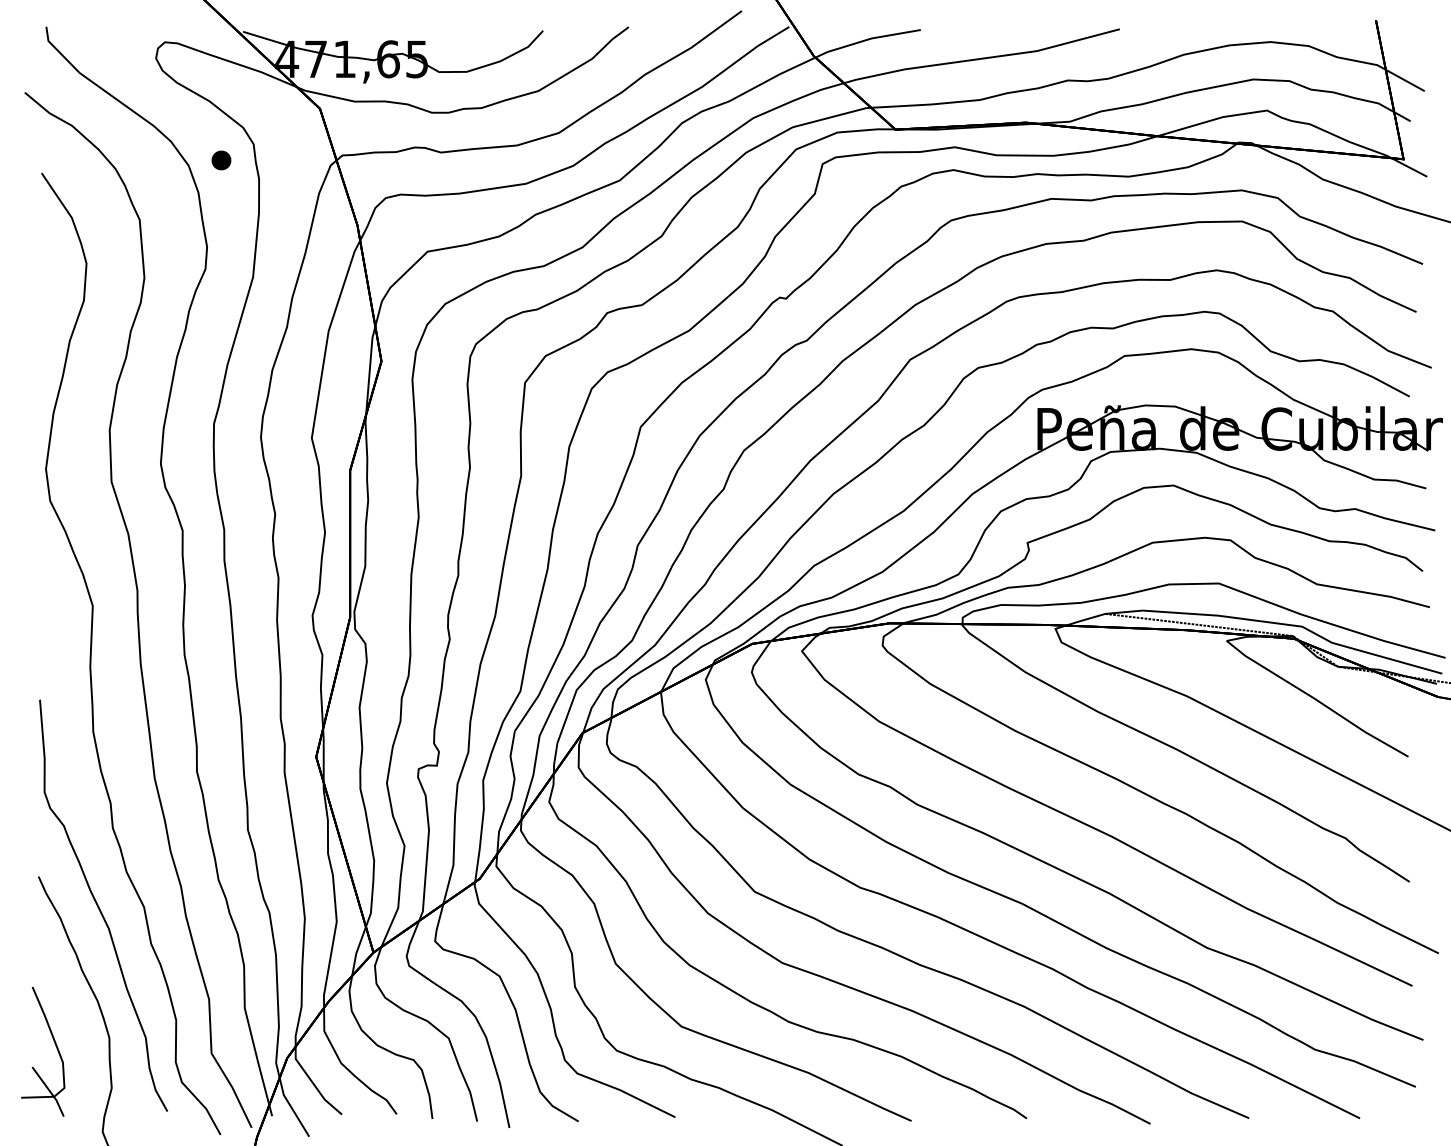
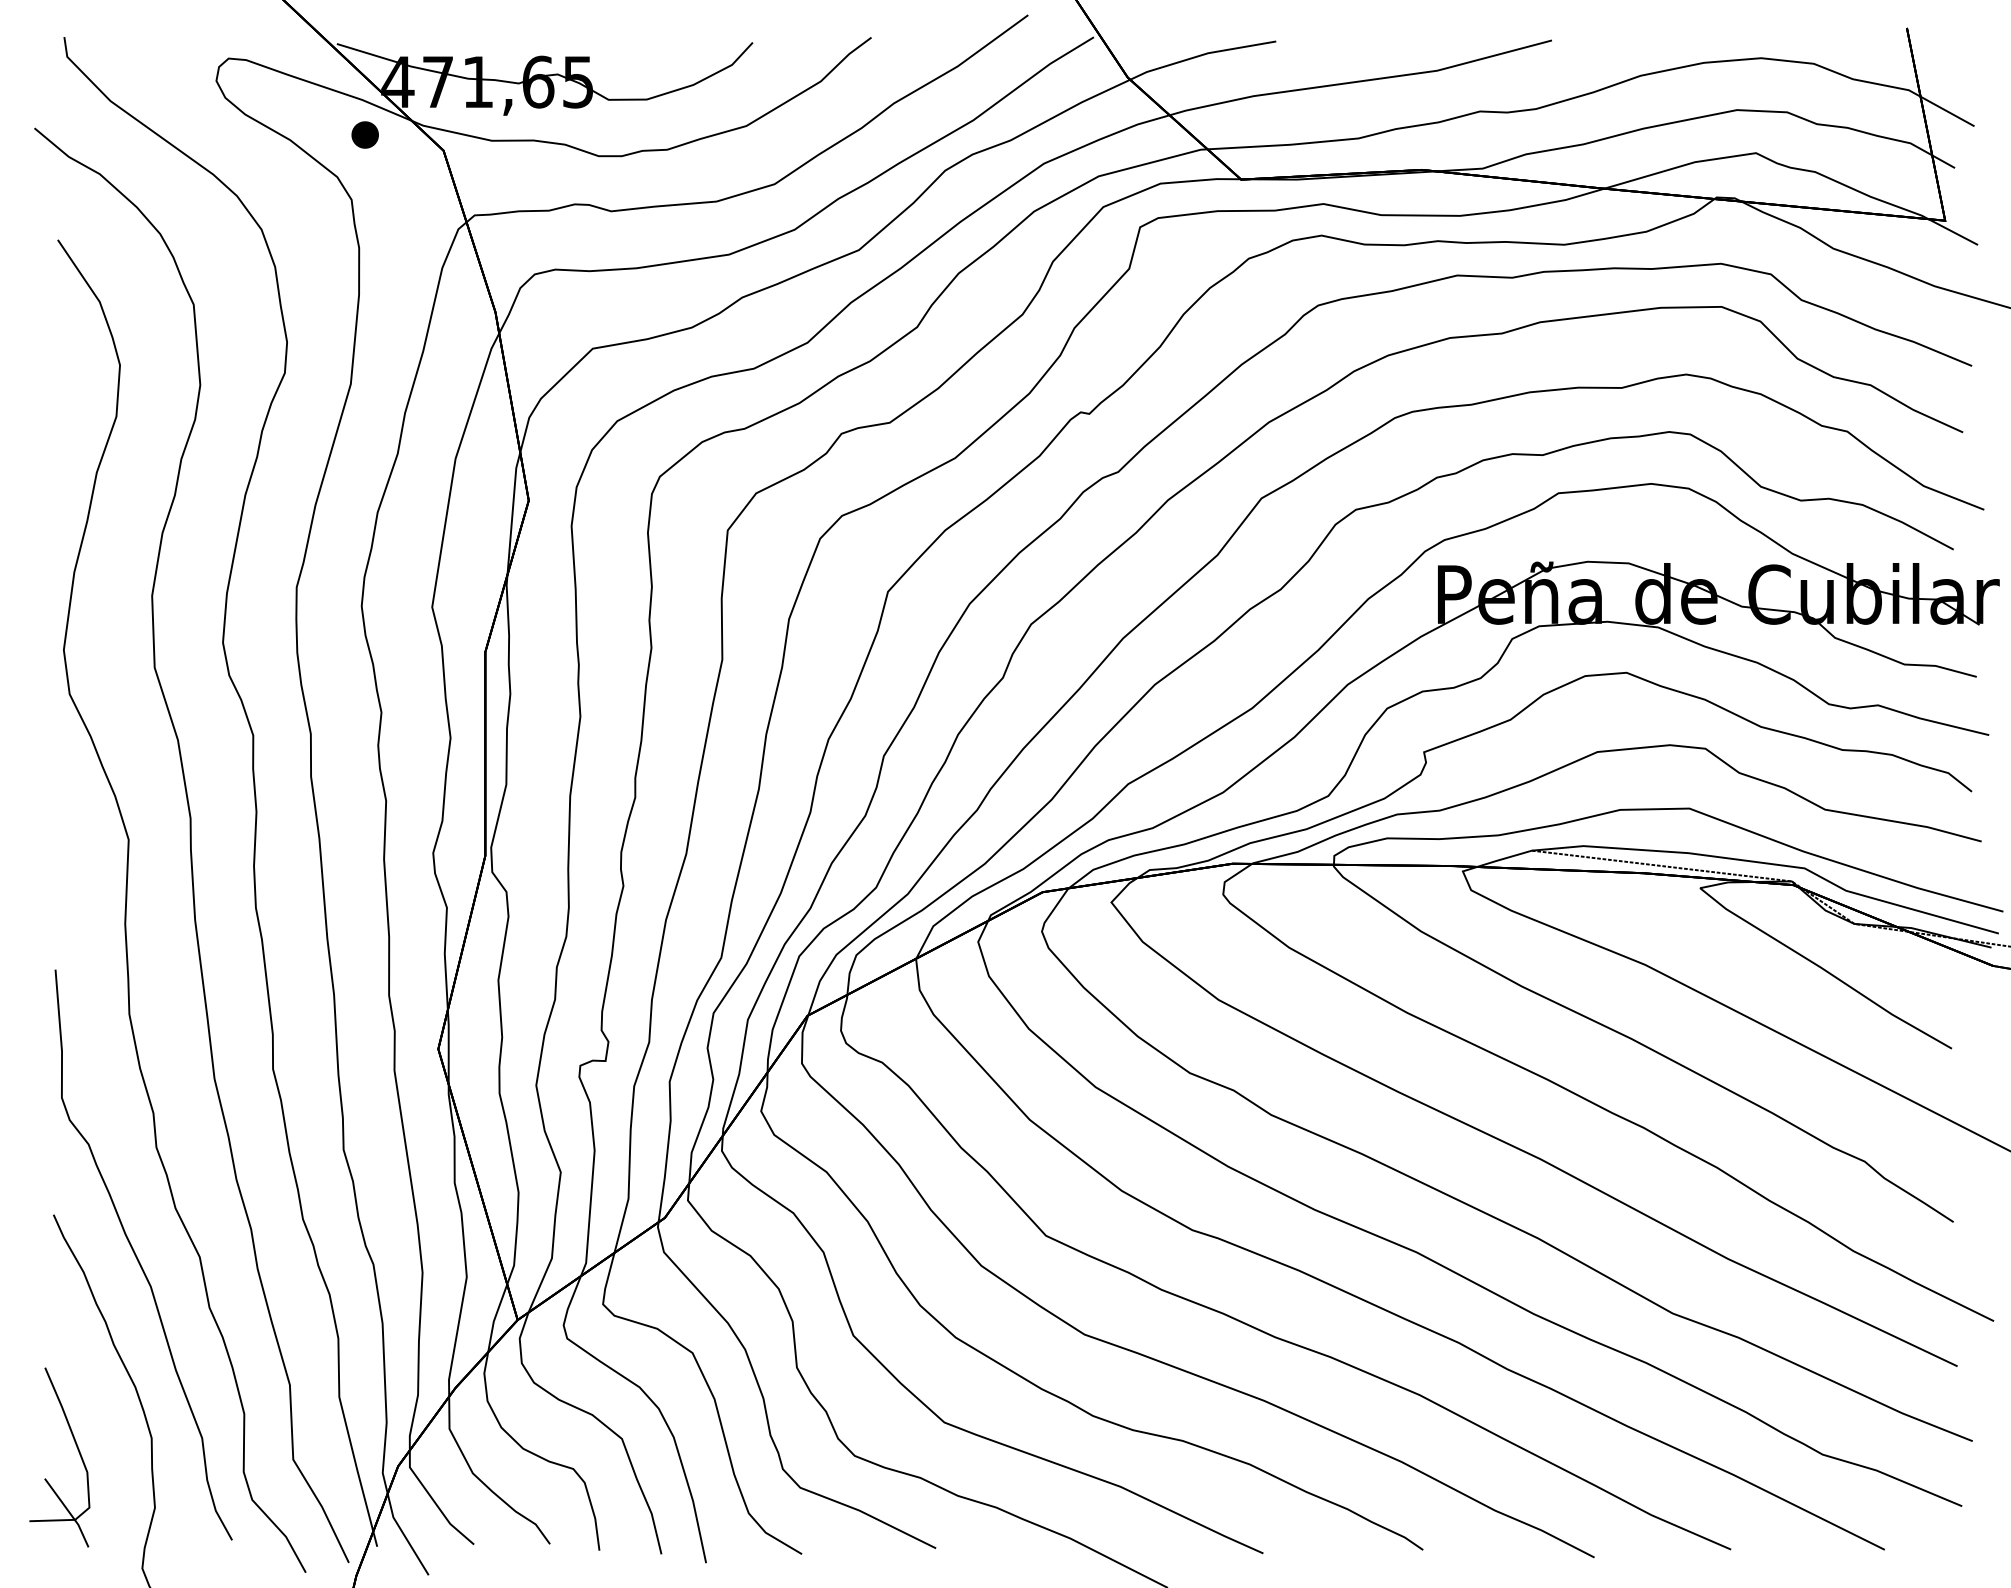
part: (221, 160) -> (365, 135), moved

